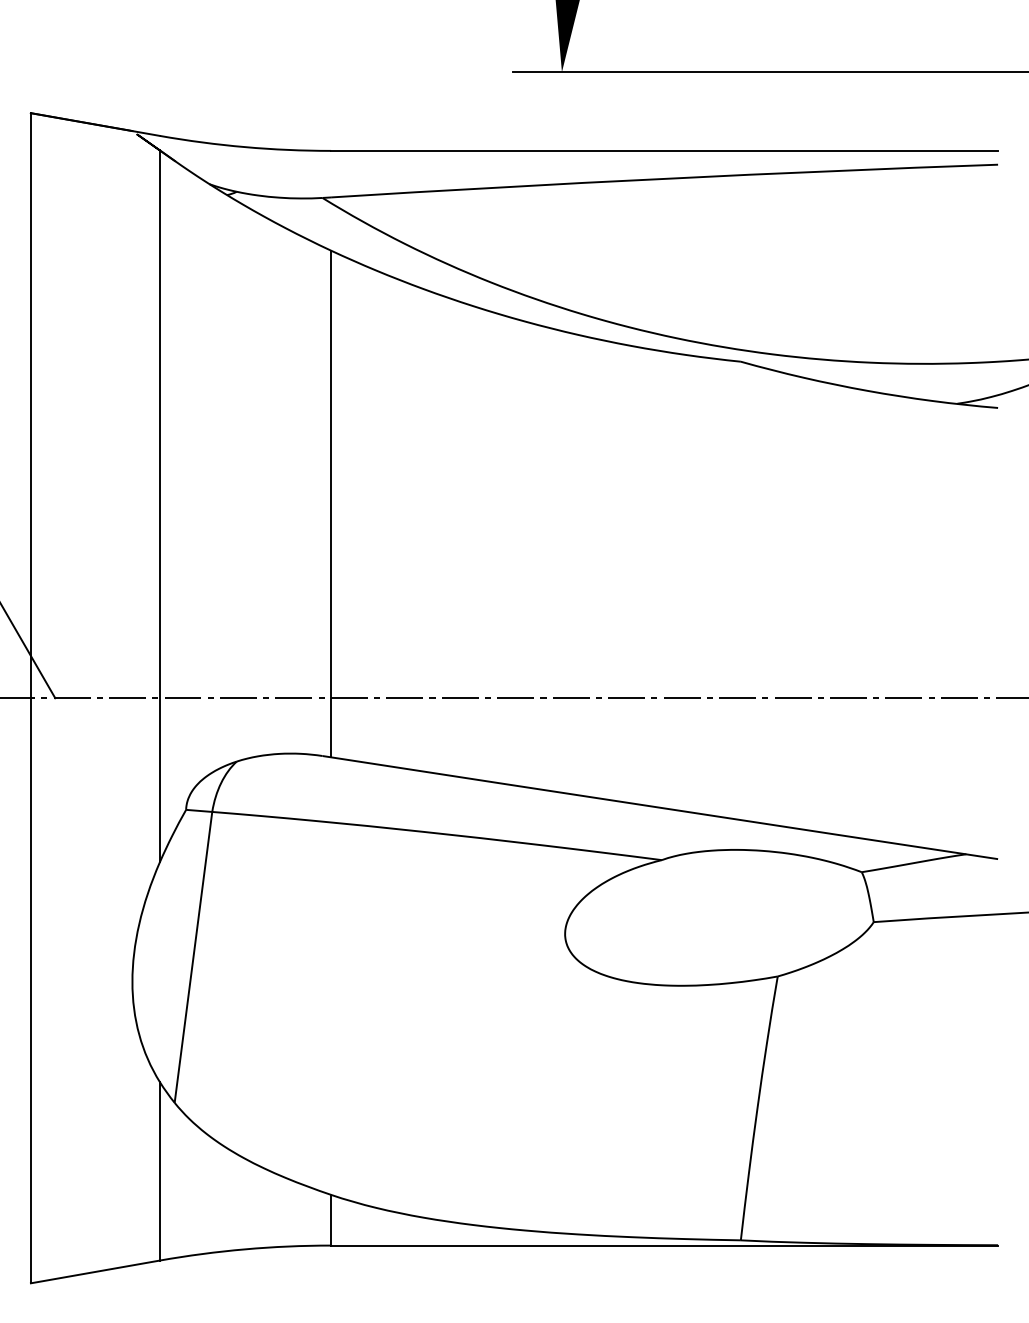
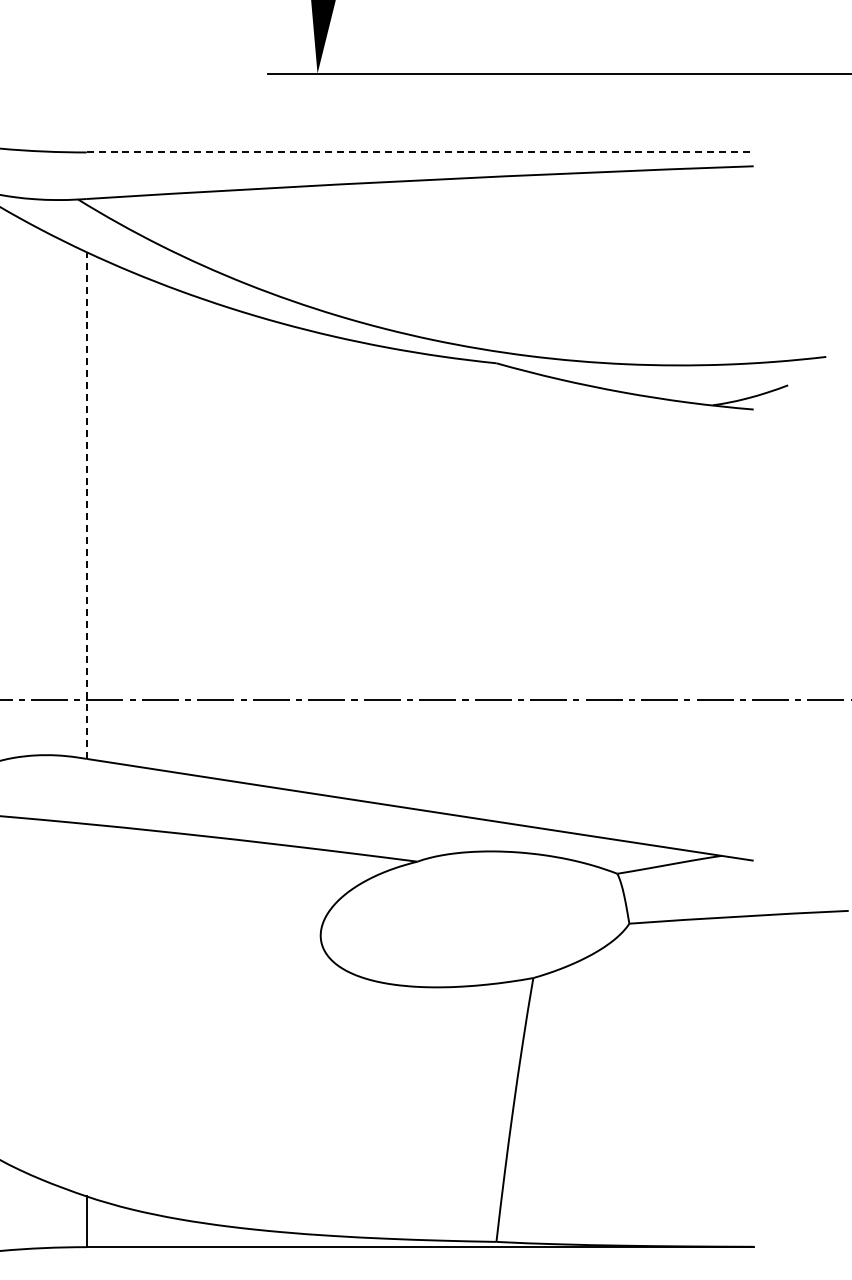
line: (665, 150) -> (421, 152), solid -> dashed
line: (331, 503) -> (87, 505), solid -> dashed

